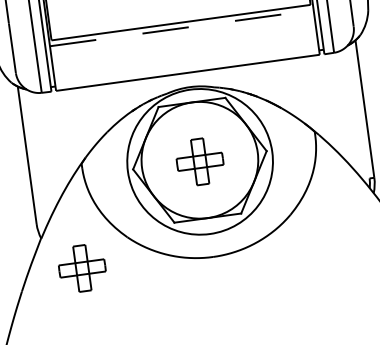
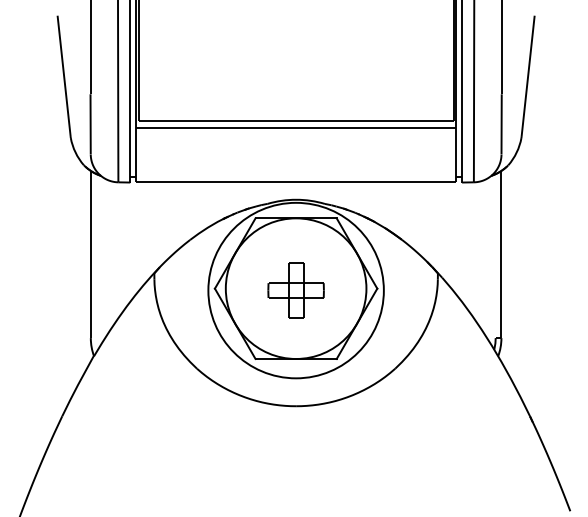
line: (182, 28) -> (296, 128), dashed -> solid
part: (81, 268) -> (137, 398), removed

